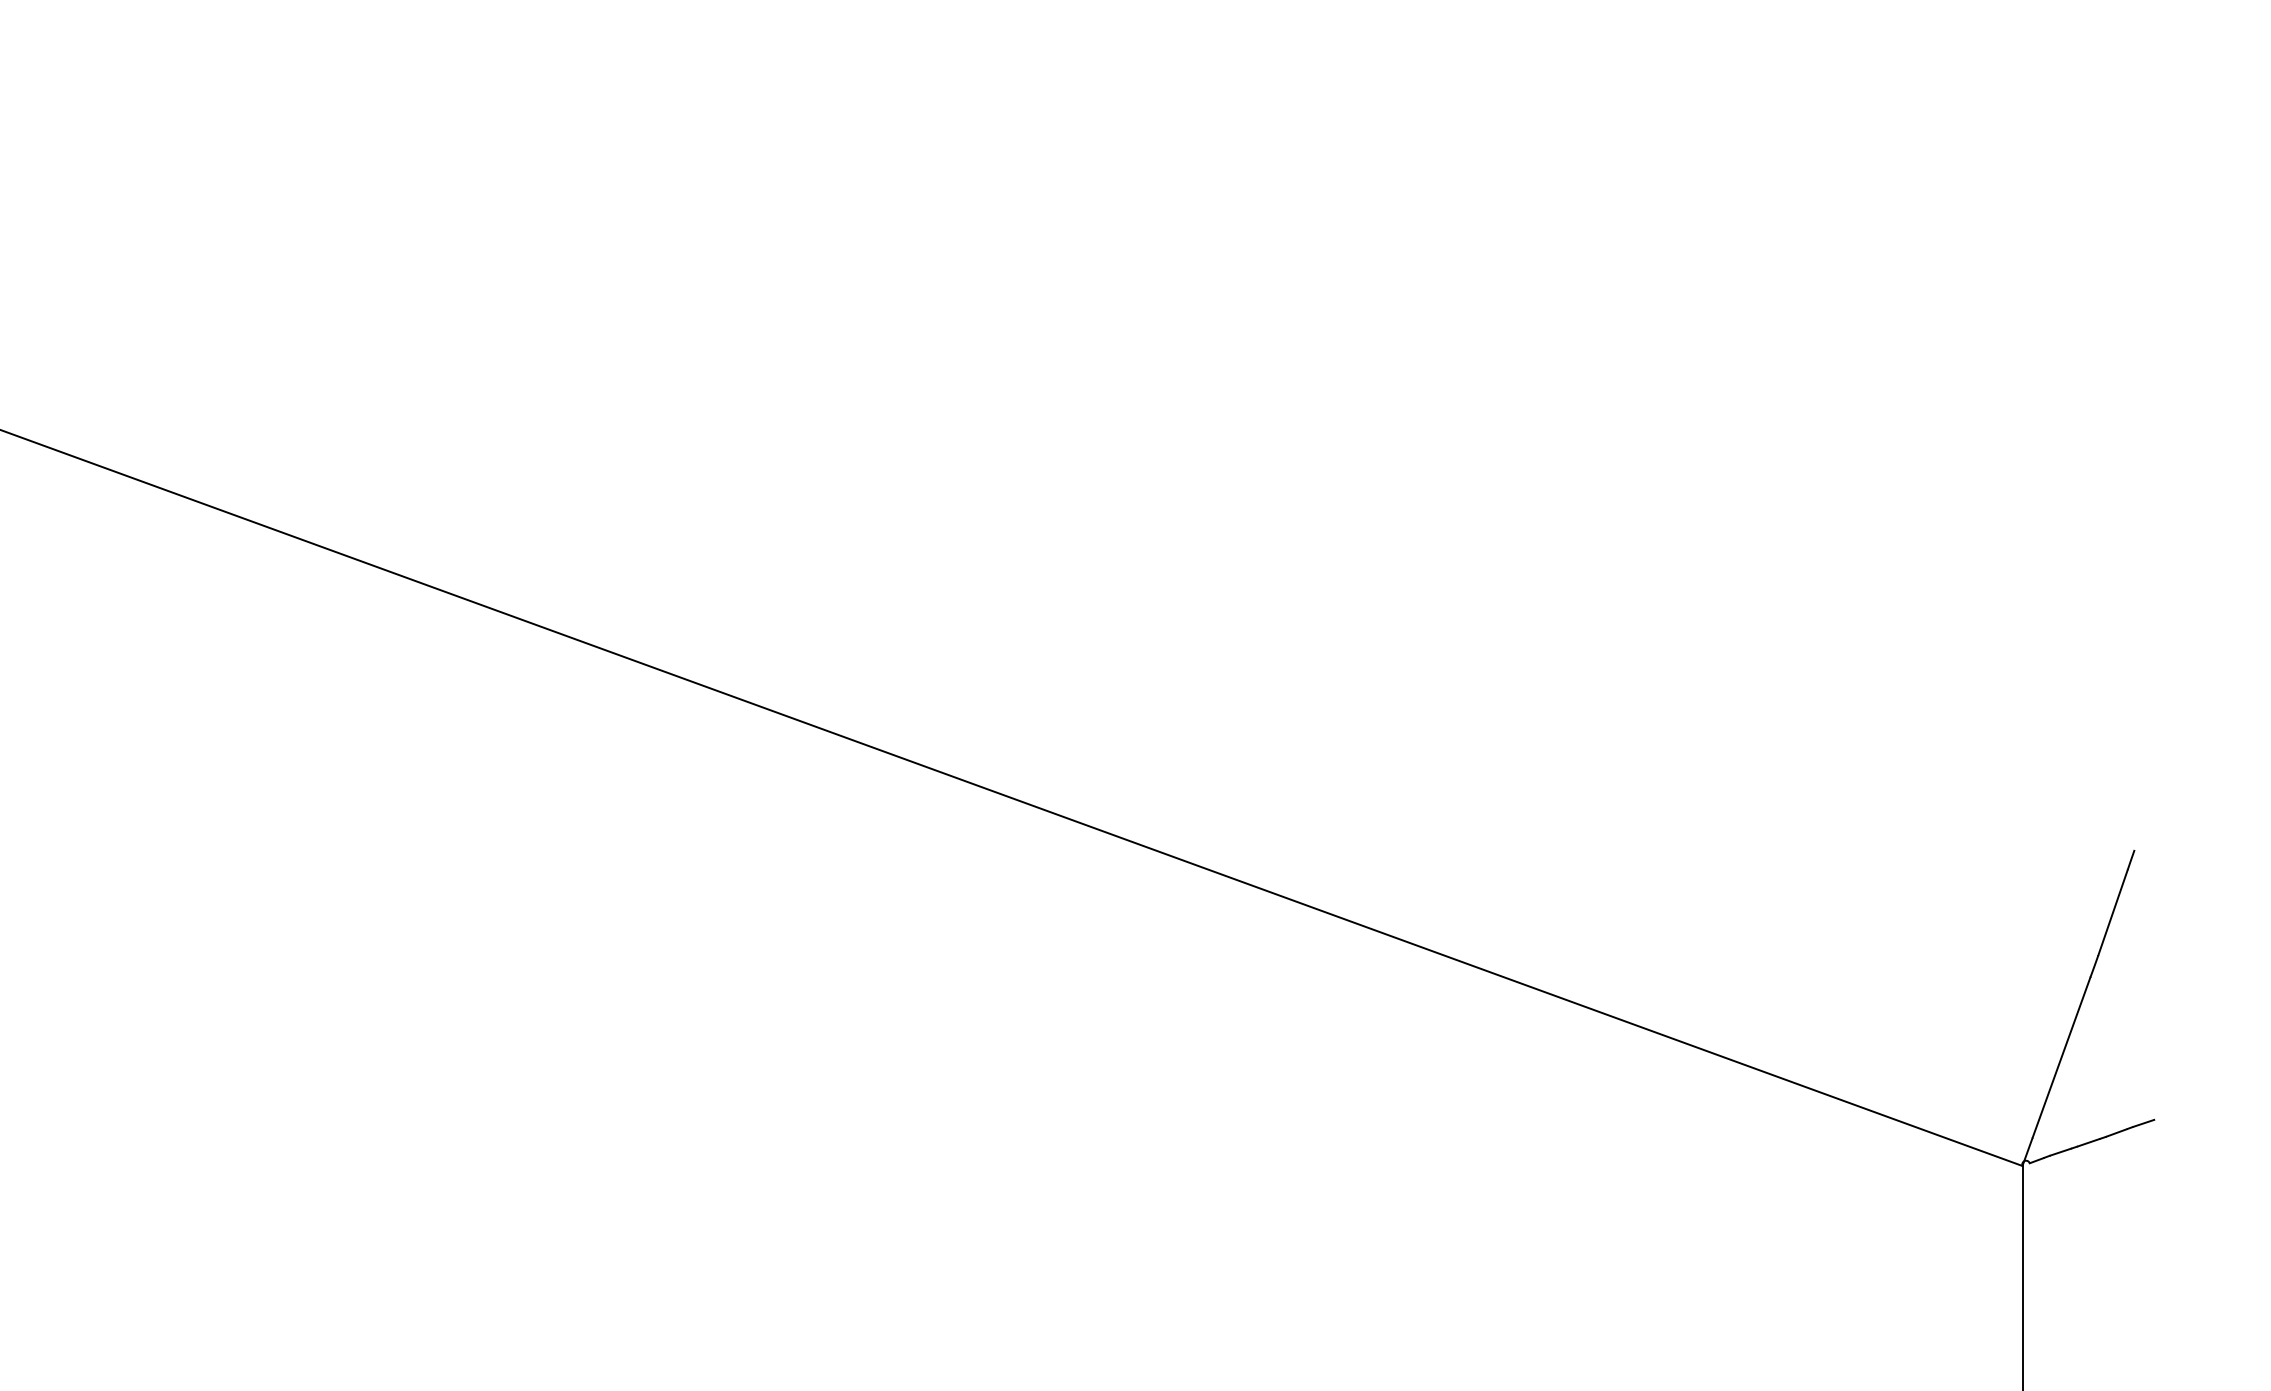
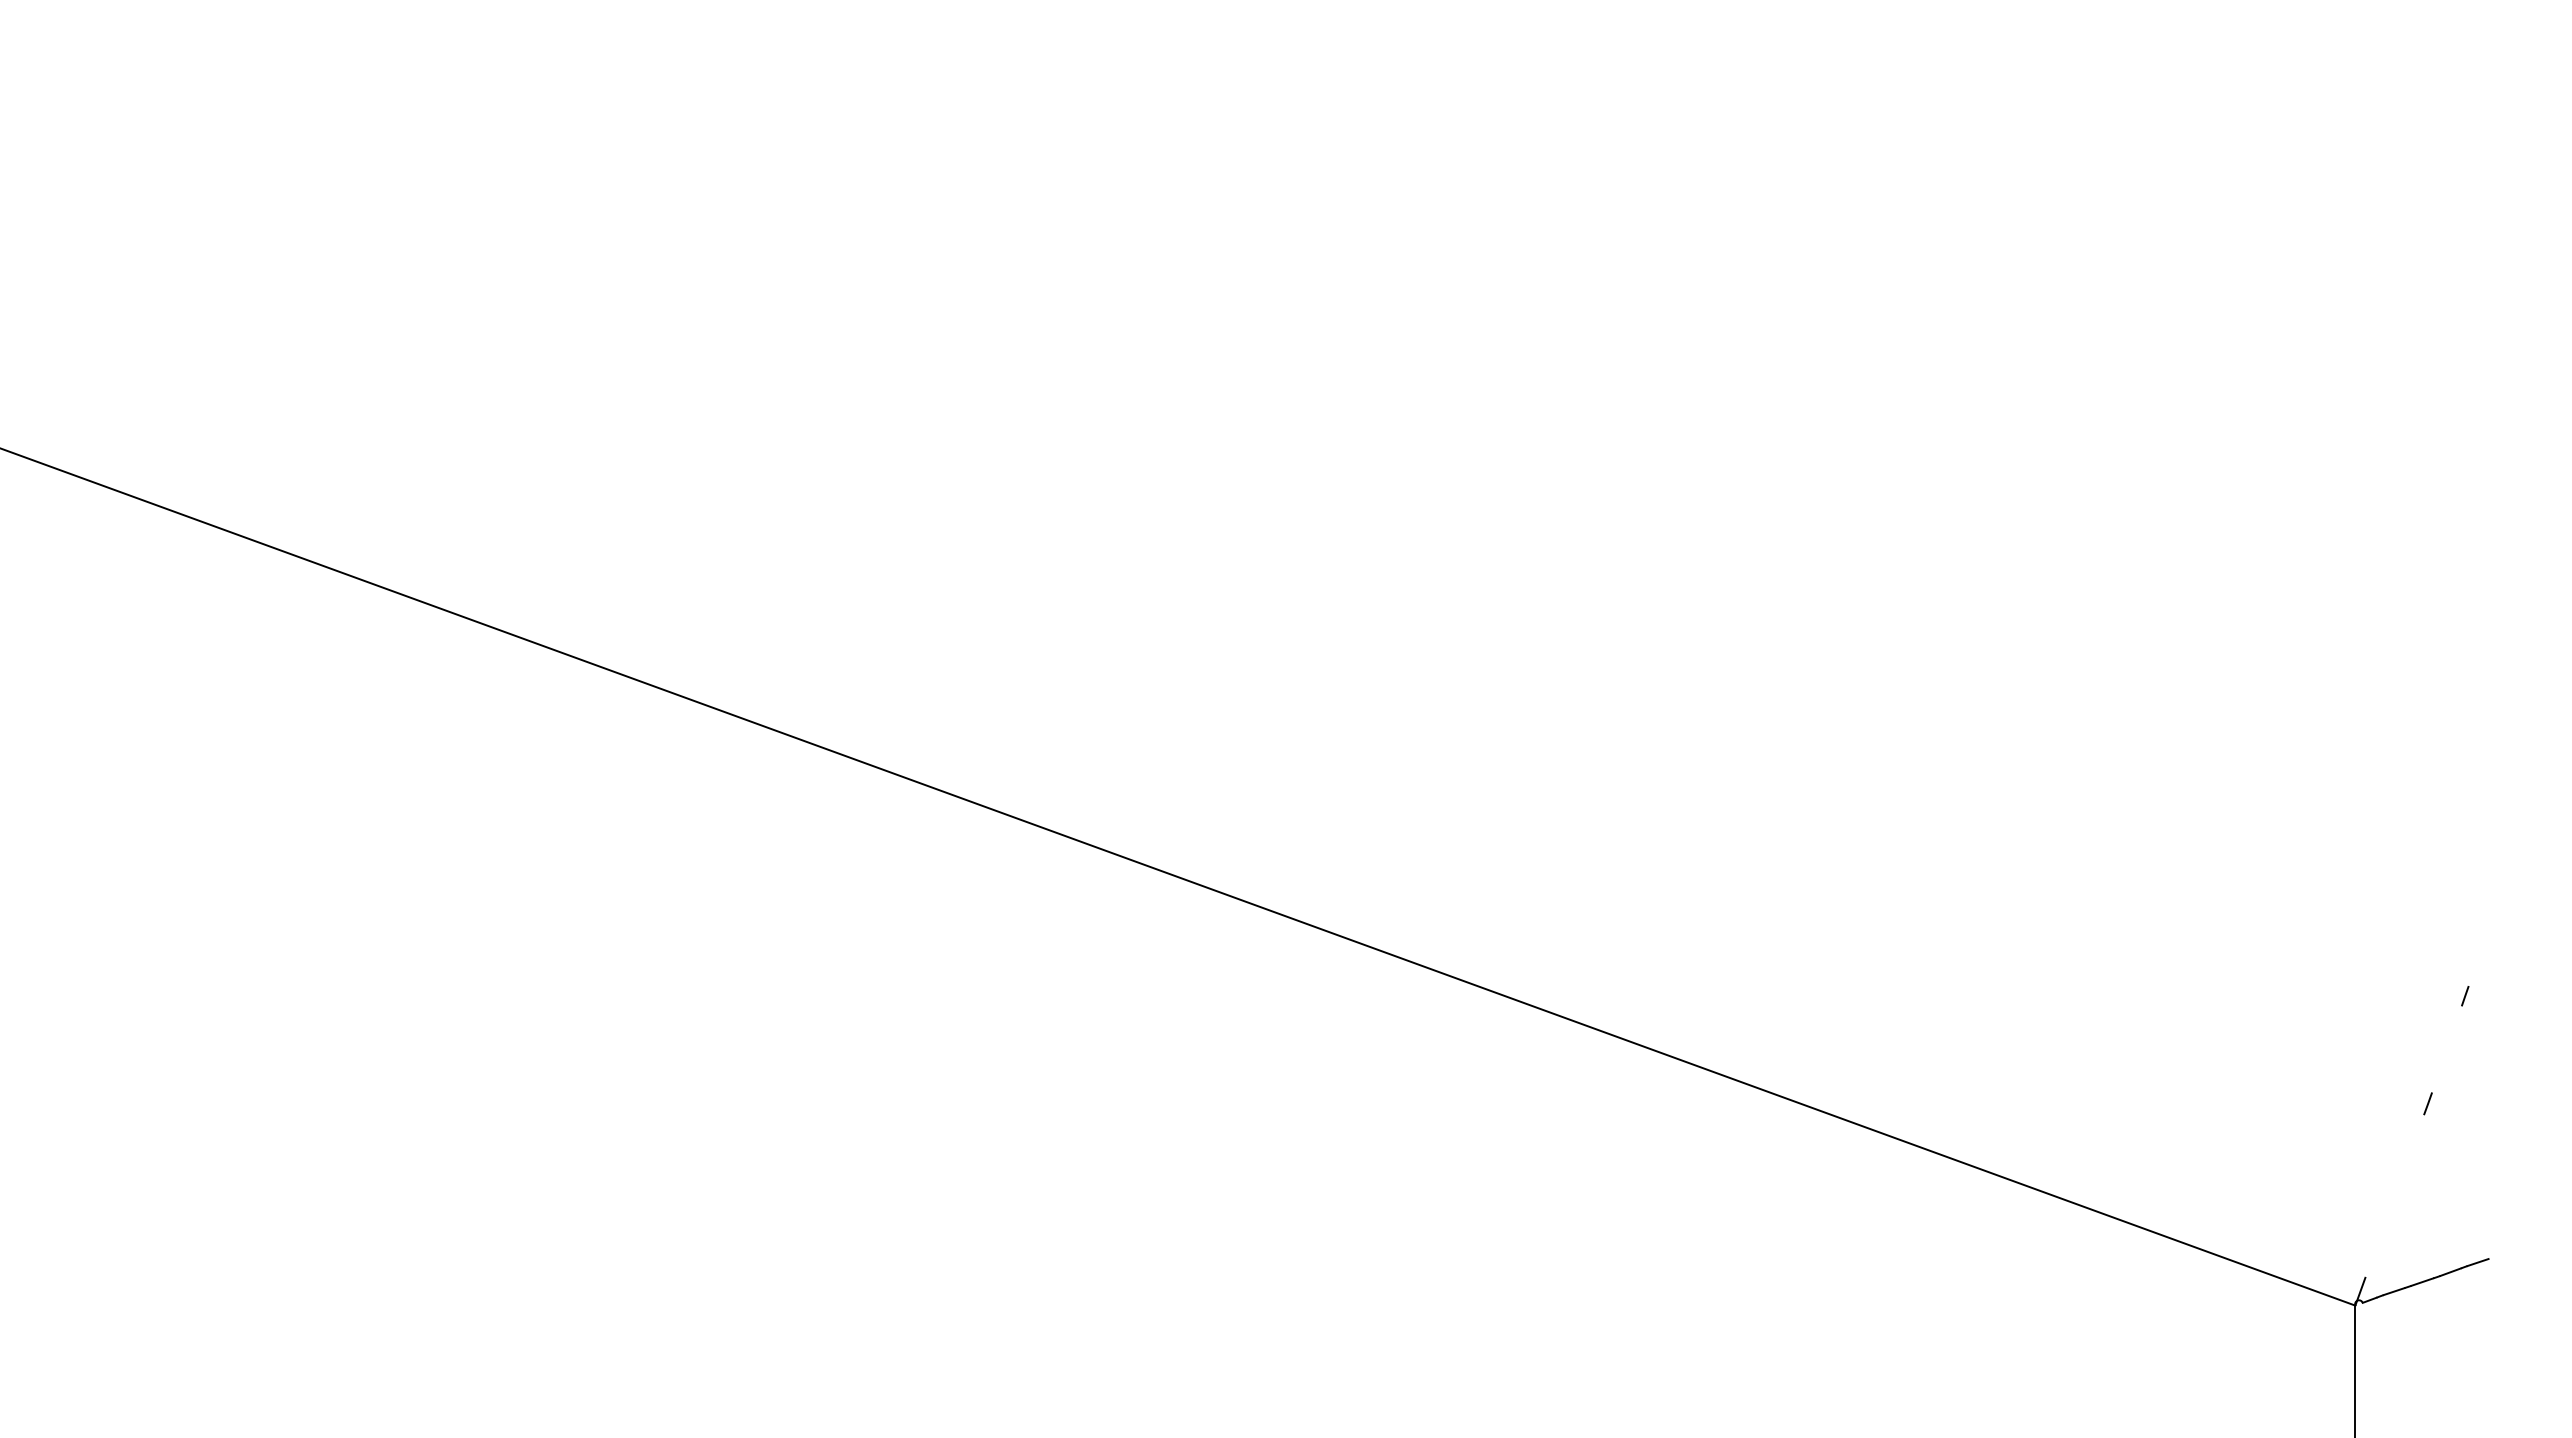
line: (2112, 912) -> (2446, 1049), removed
line: (2061, 1057) -> (2394, 1195), removed

